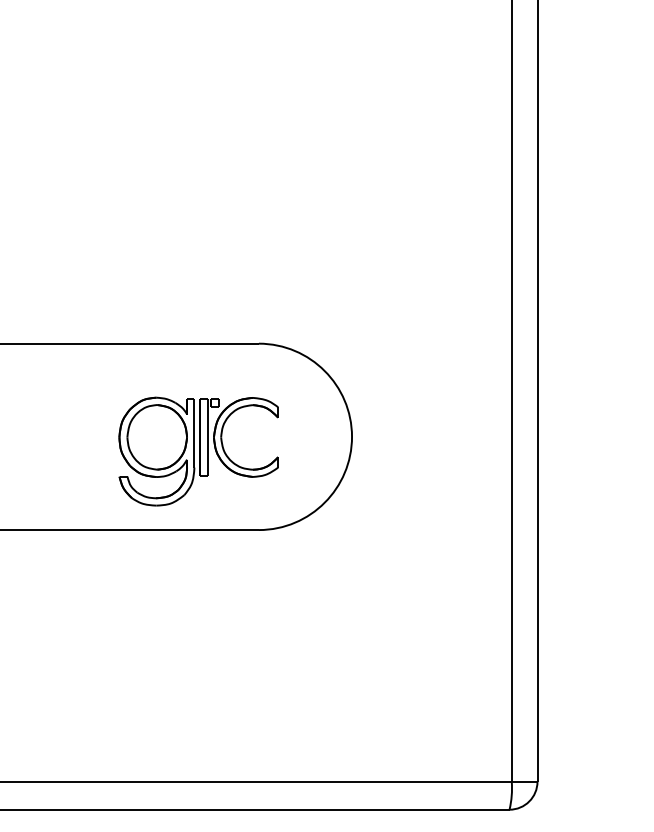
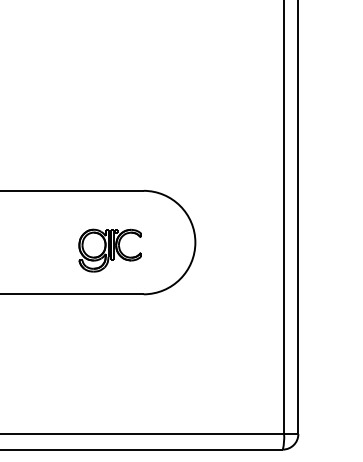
part: (197, 451) -> (109, 250), size x0.7

